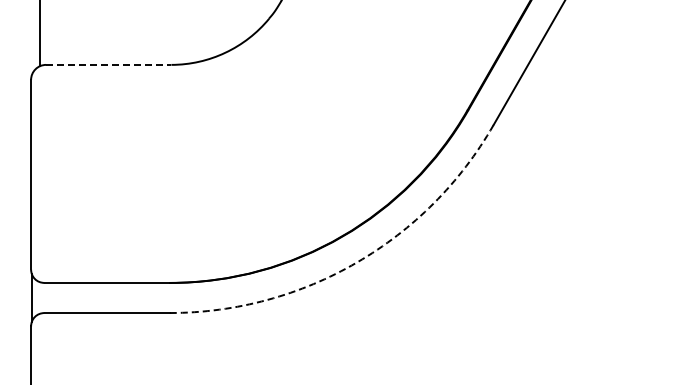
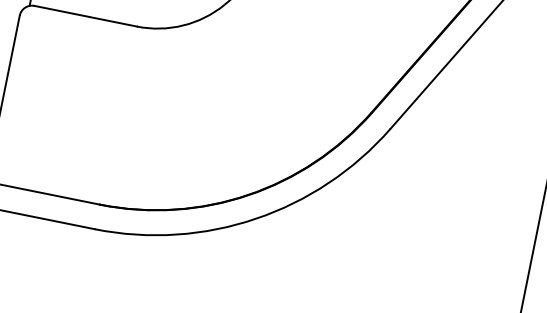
line: (108, 64) -> (85, 15), dashed -> solid
arc: (356, 262) -> (255, 218), dashed -> solid

